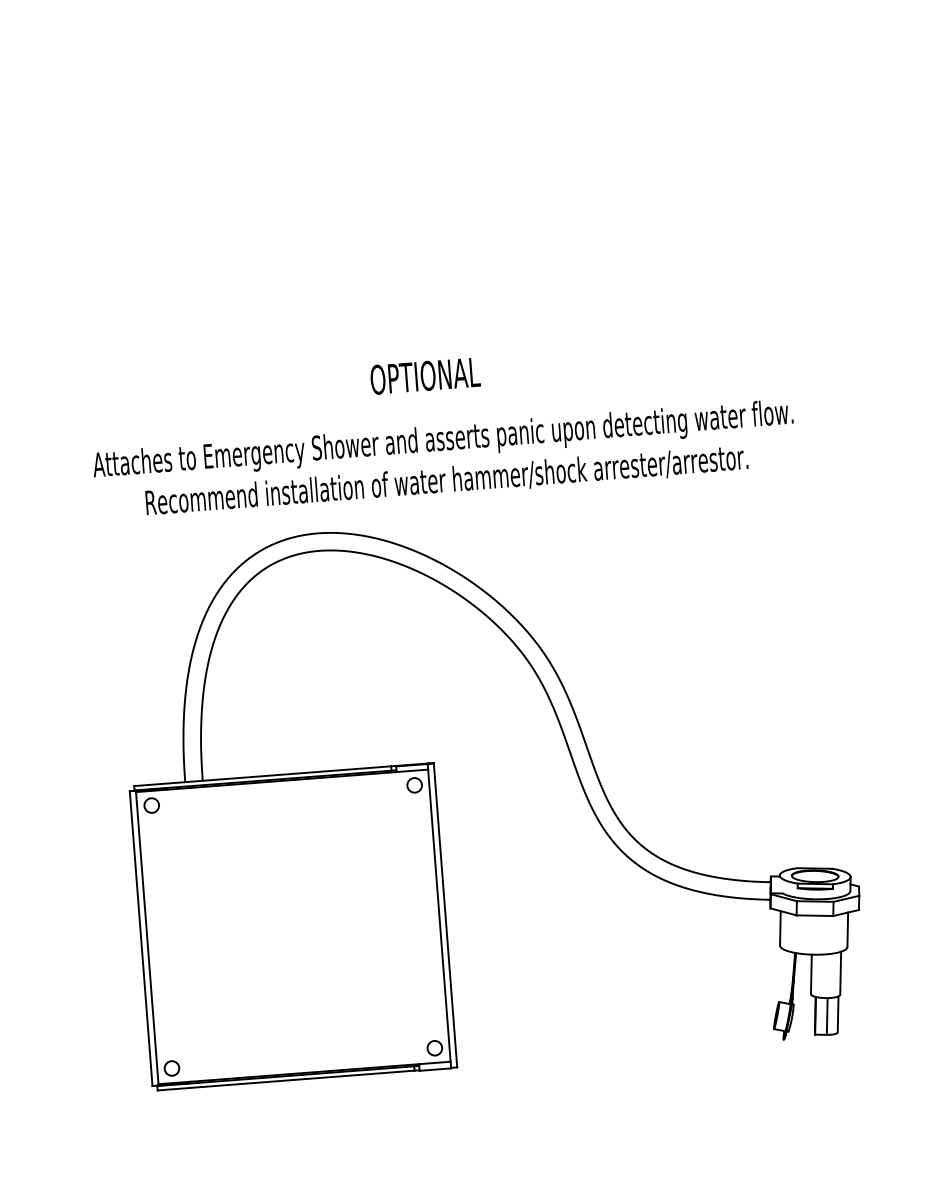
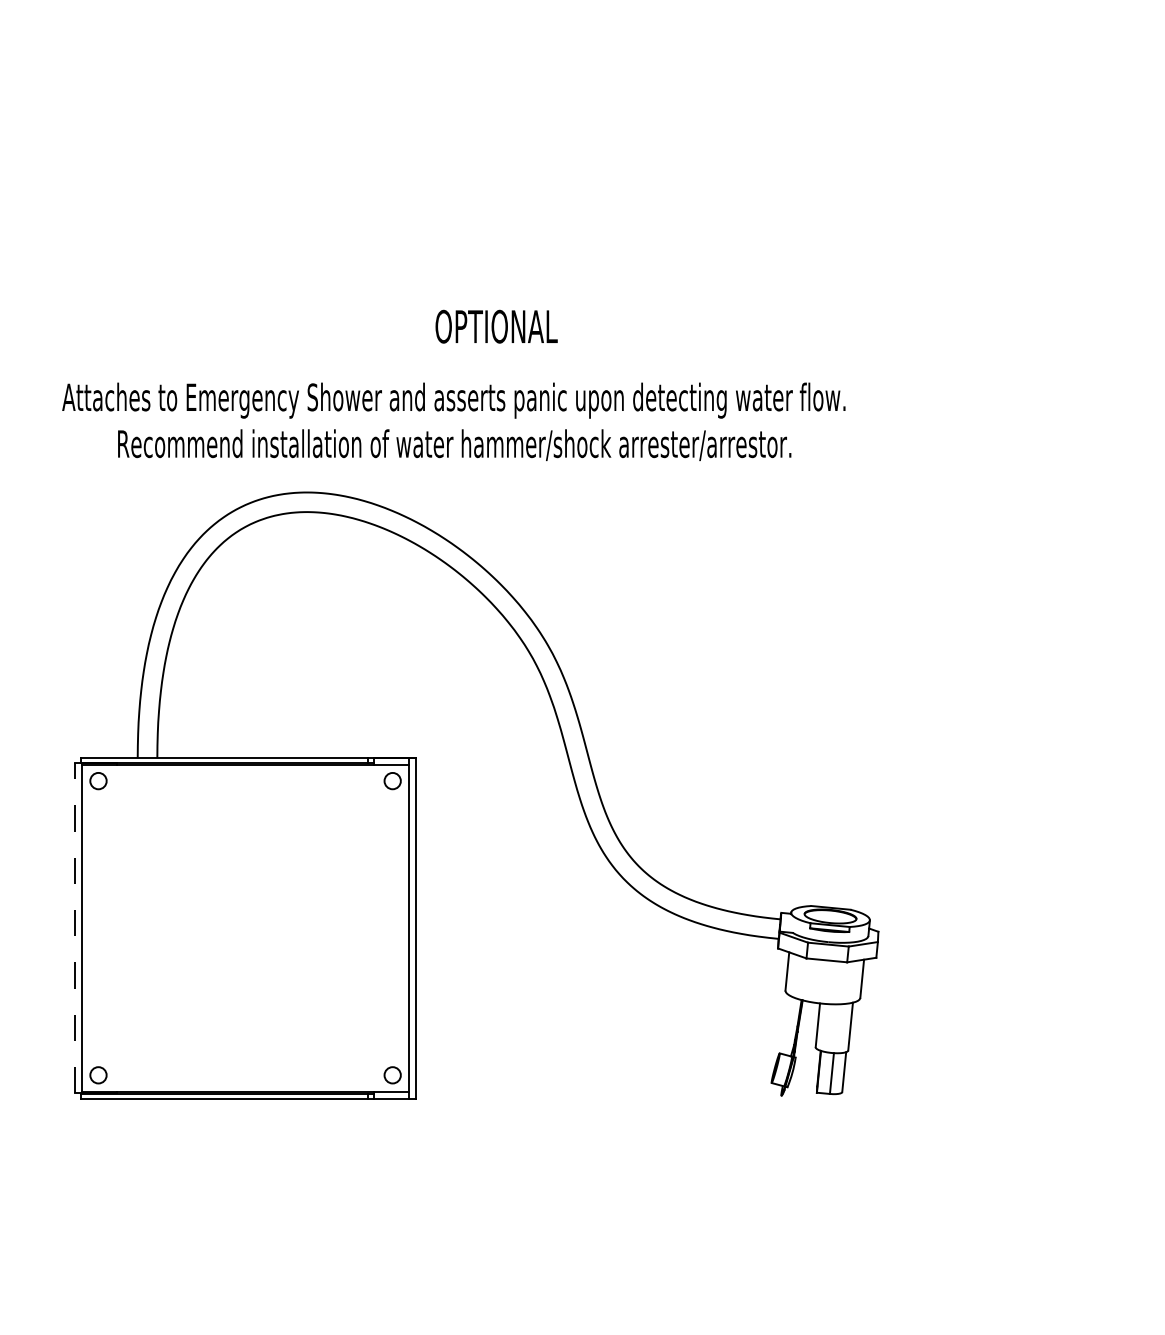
text: (425, 375) -> (496, 326), moved
line: (141, 938) -> (75, 928), solid -> dashed

